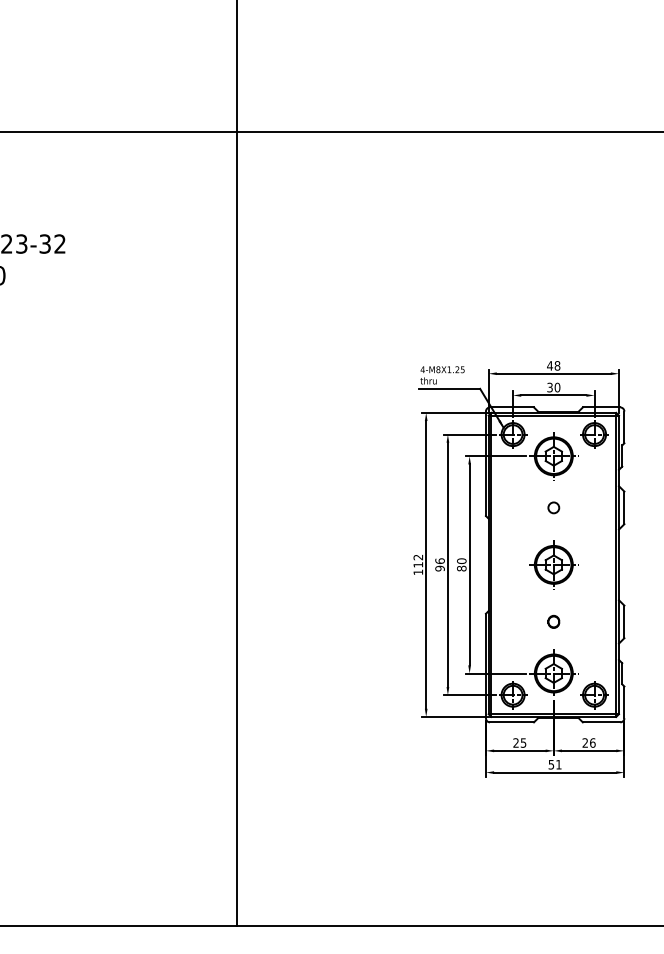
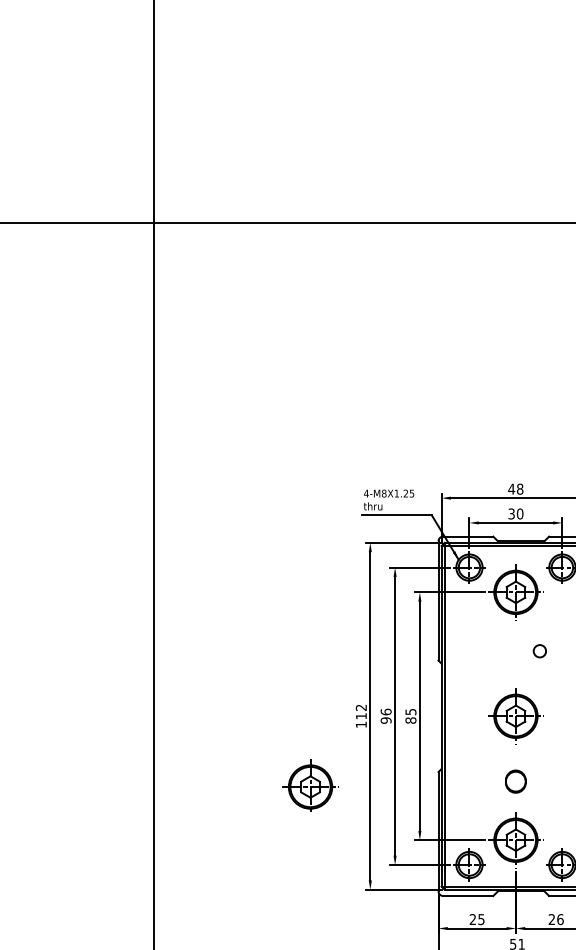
circle: (553, 507) -> (539, 650), moved
text: (461, 561) -> (410, 712), 80 -> 85
part: (553, 621) -> (515, 780), size x1.6
part: (373, 626) -> (310, 786), added

